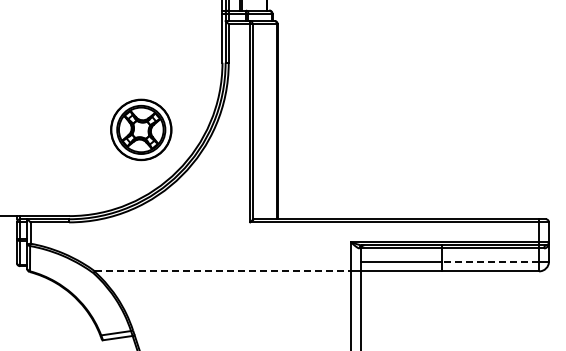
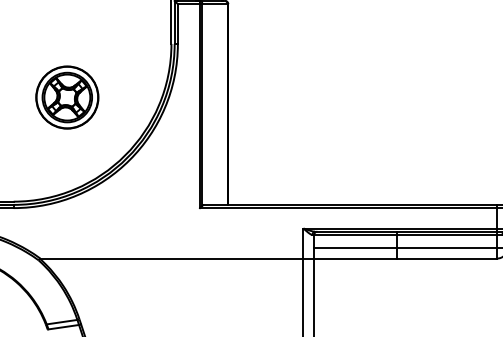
part: (141, 129) -> (67, 97), moved
line: (490, 261) -> (447, 248), dashed -> solid
line: (222, 271) -> (171, 258), dashed -> solid

